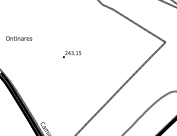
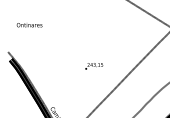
text: (72, 54) -> (94, 66), moved

